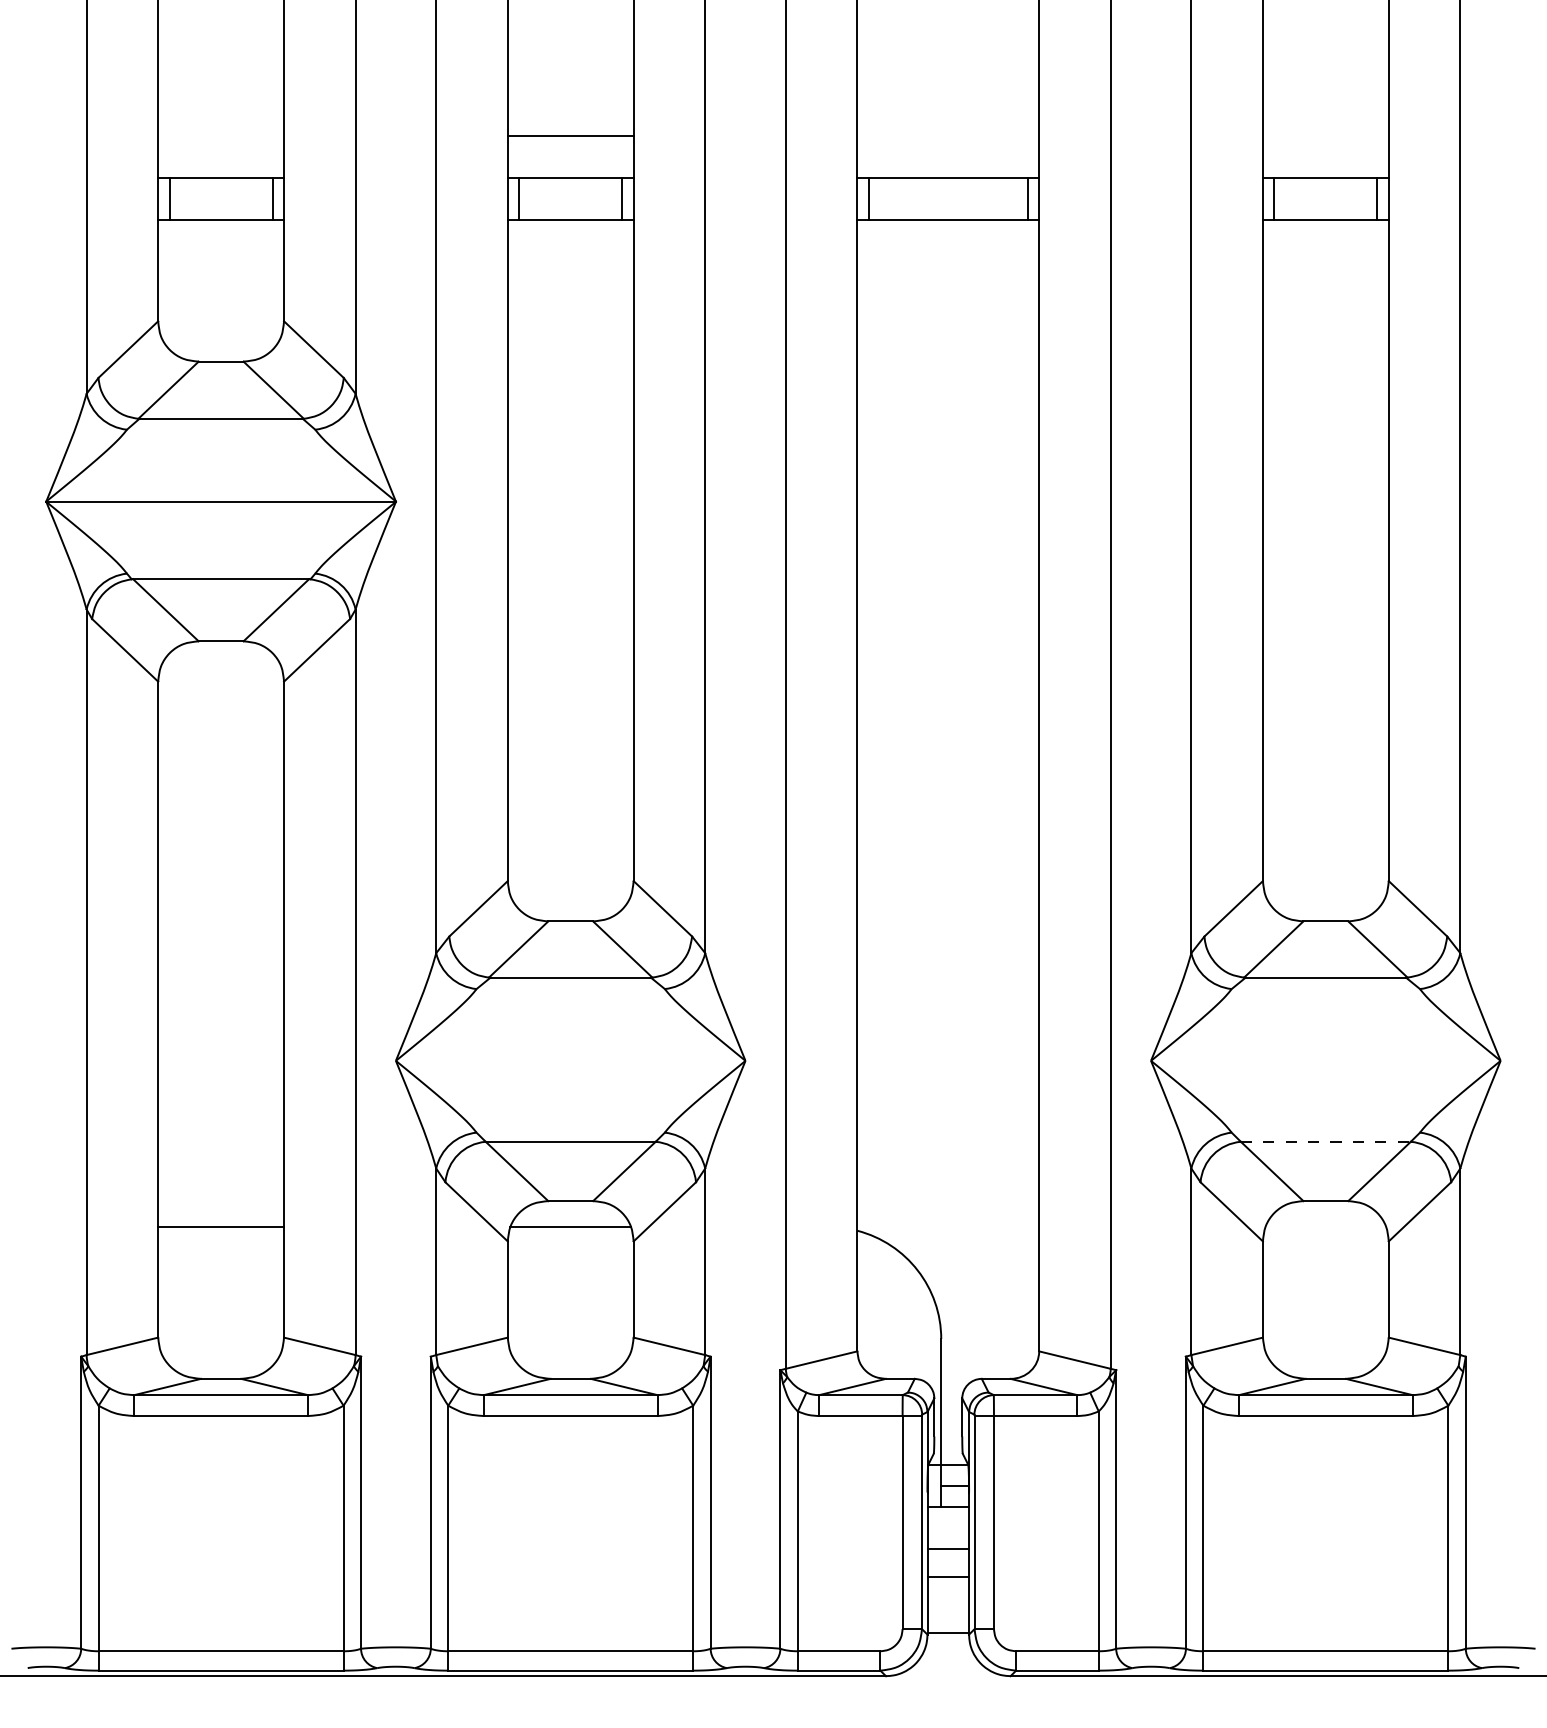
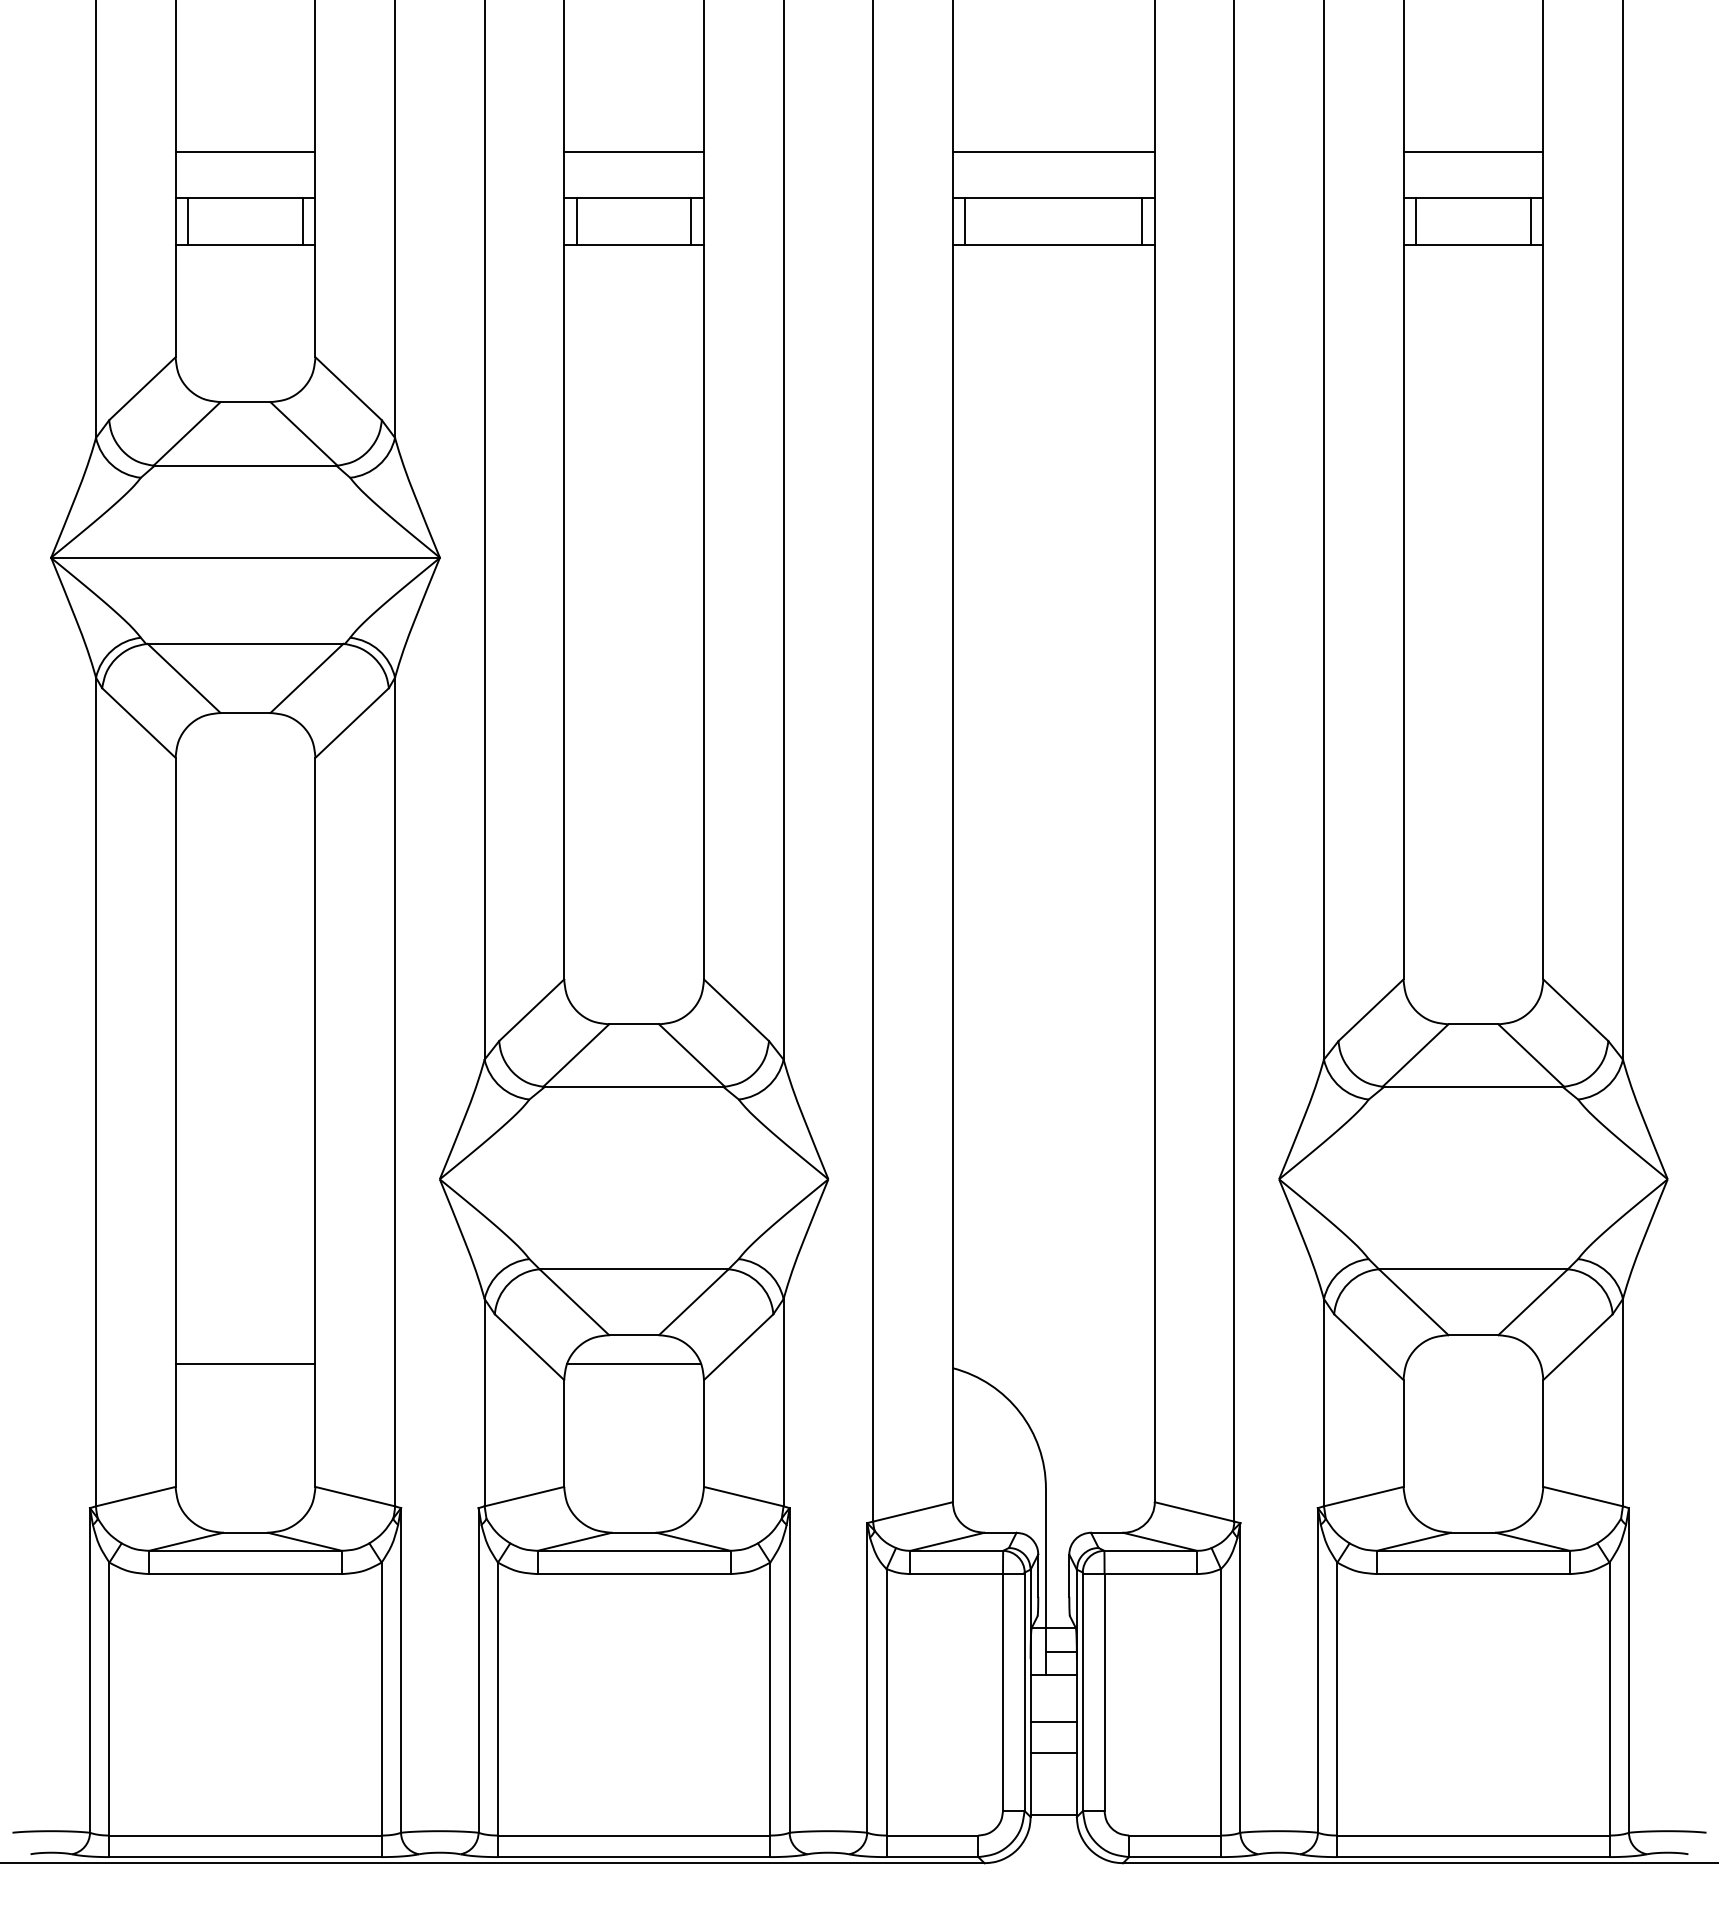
line: (221, 136) -> (245, 151), added
line: (948, 136) -> (1054, 151), added
line: (1325, 136) -> (1473, 151), added
line: (1325, 1141) -> (1473, 1268), dashed -> solid

